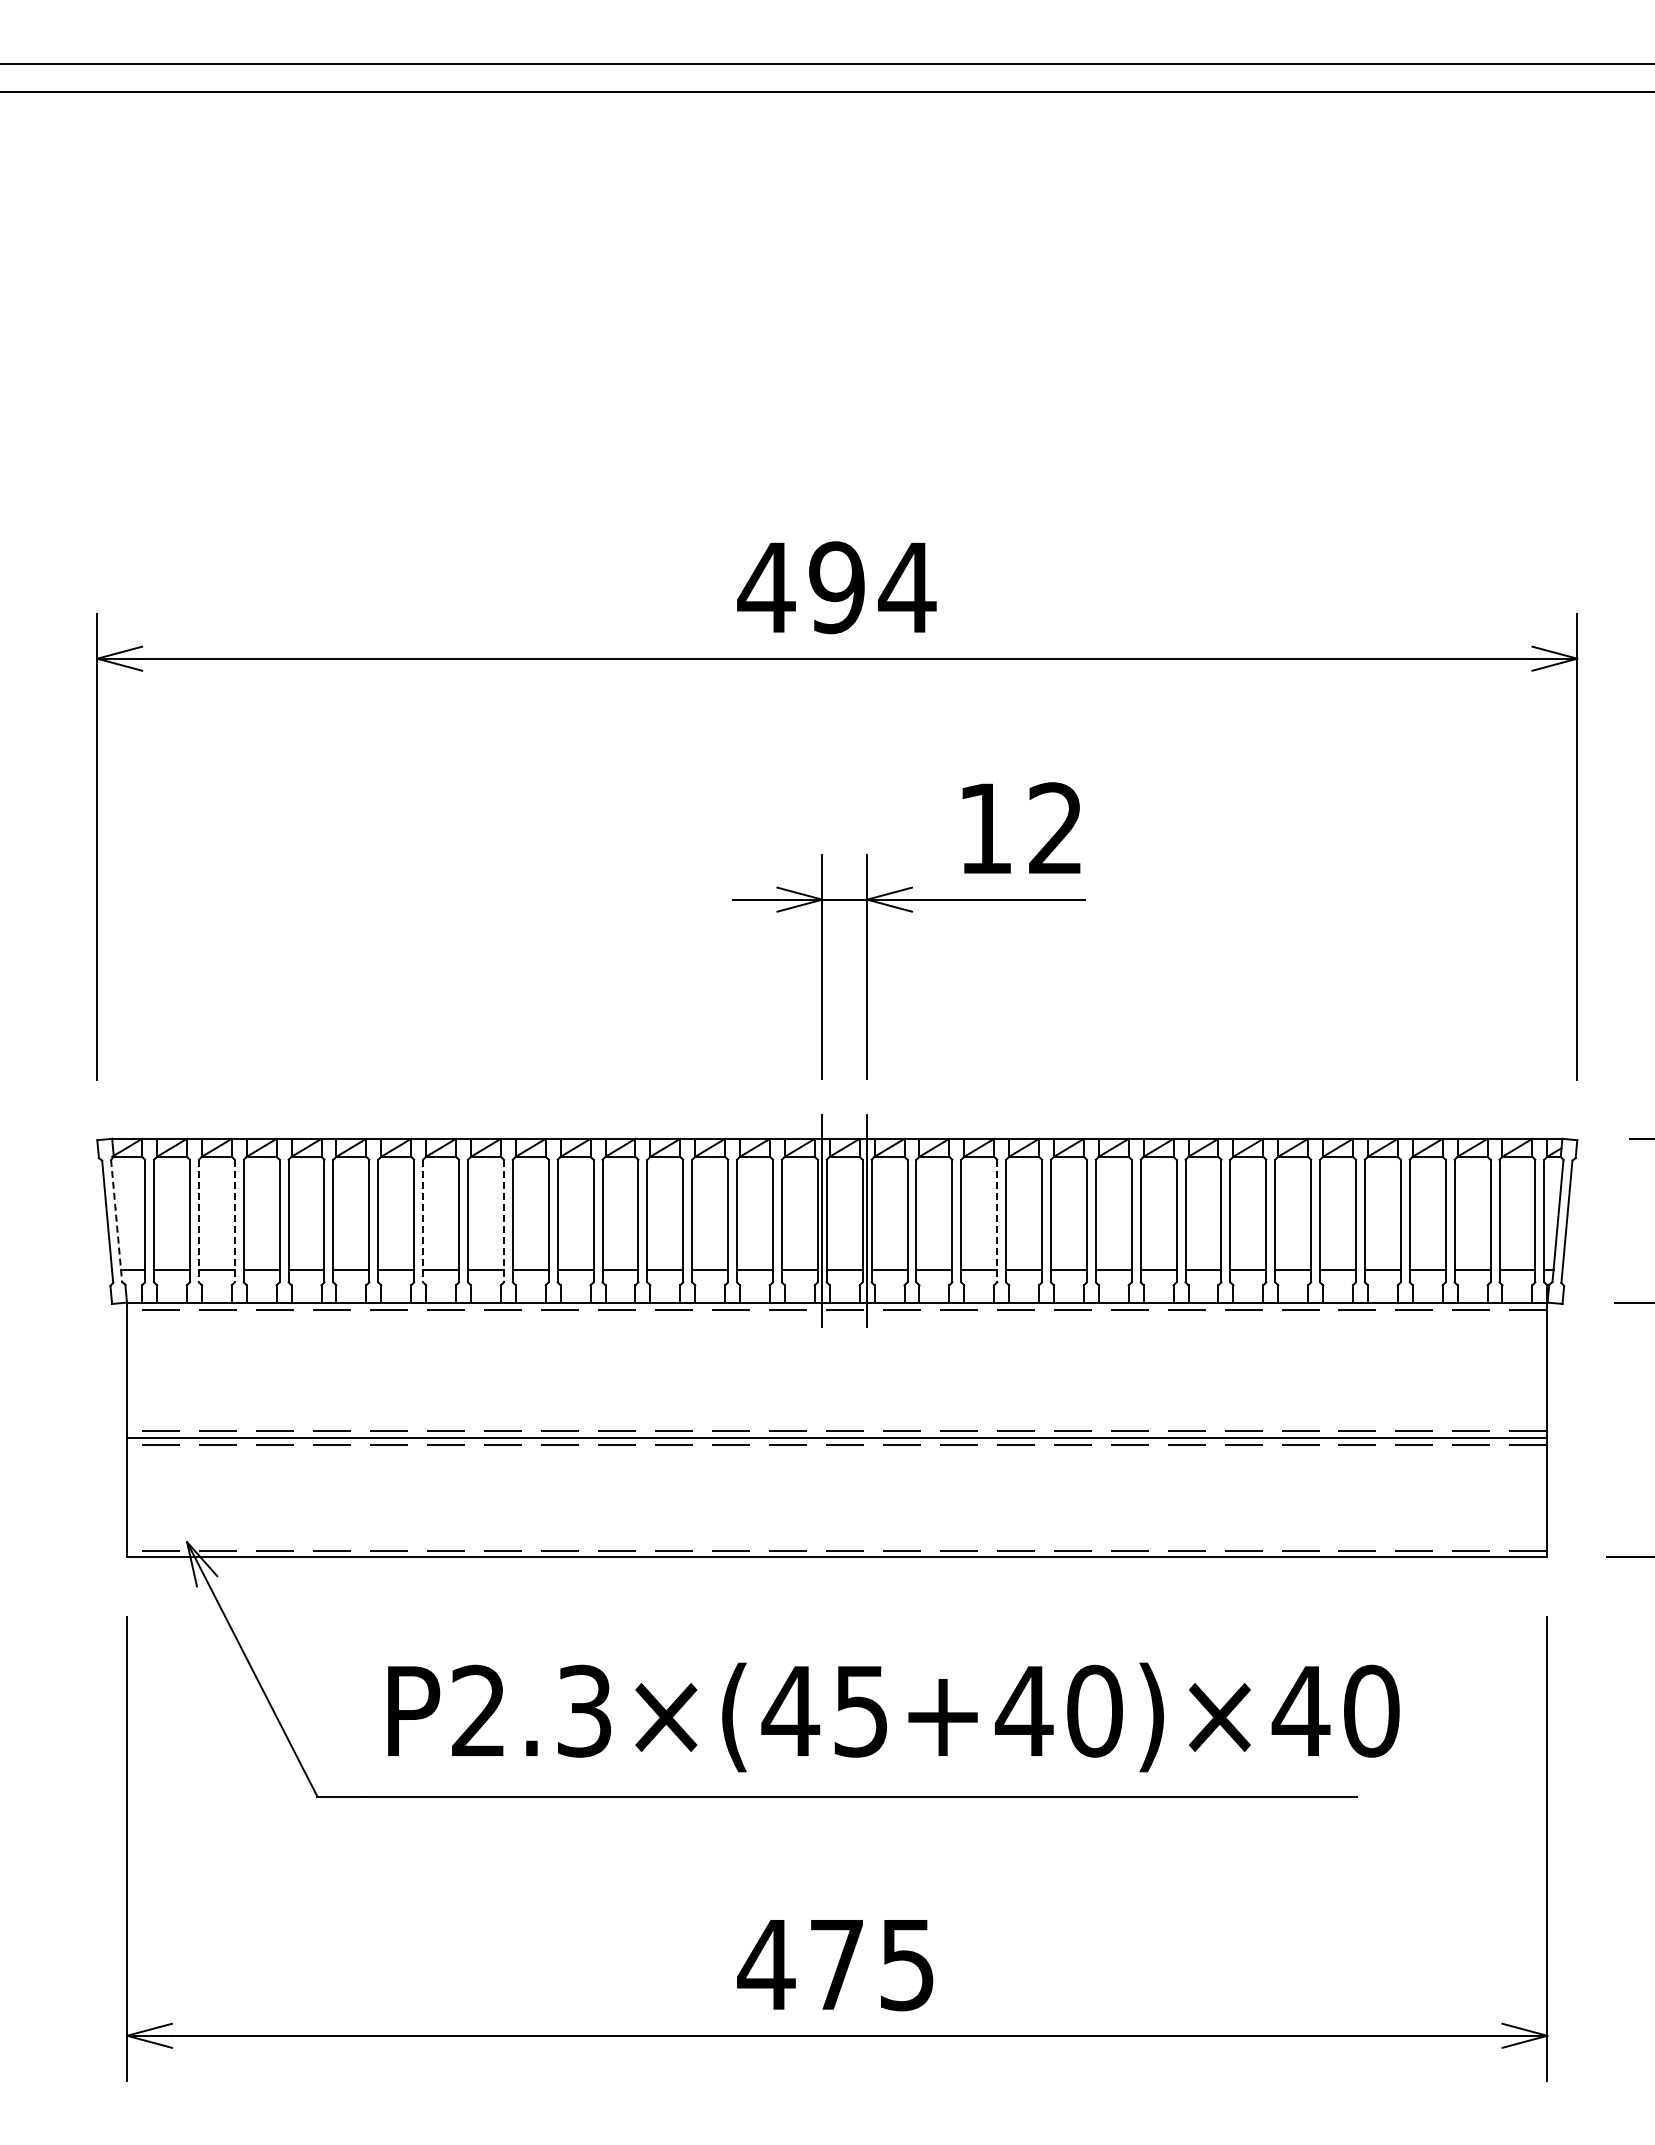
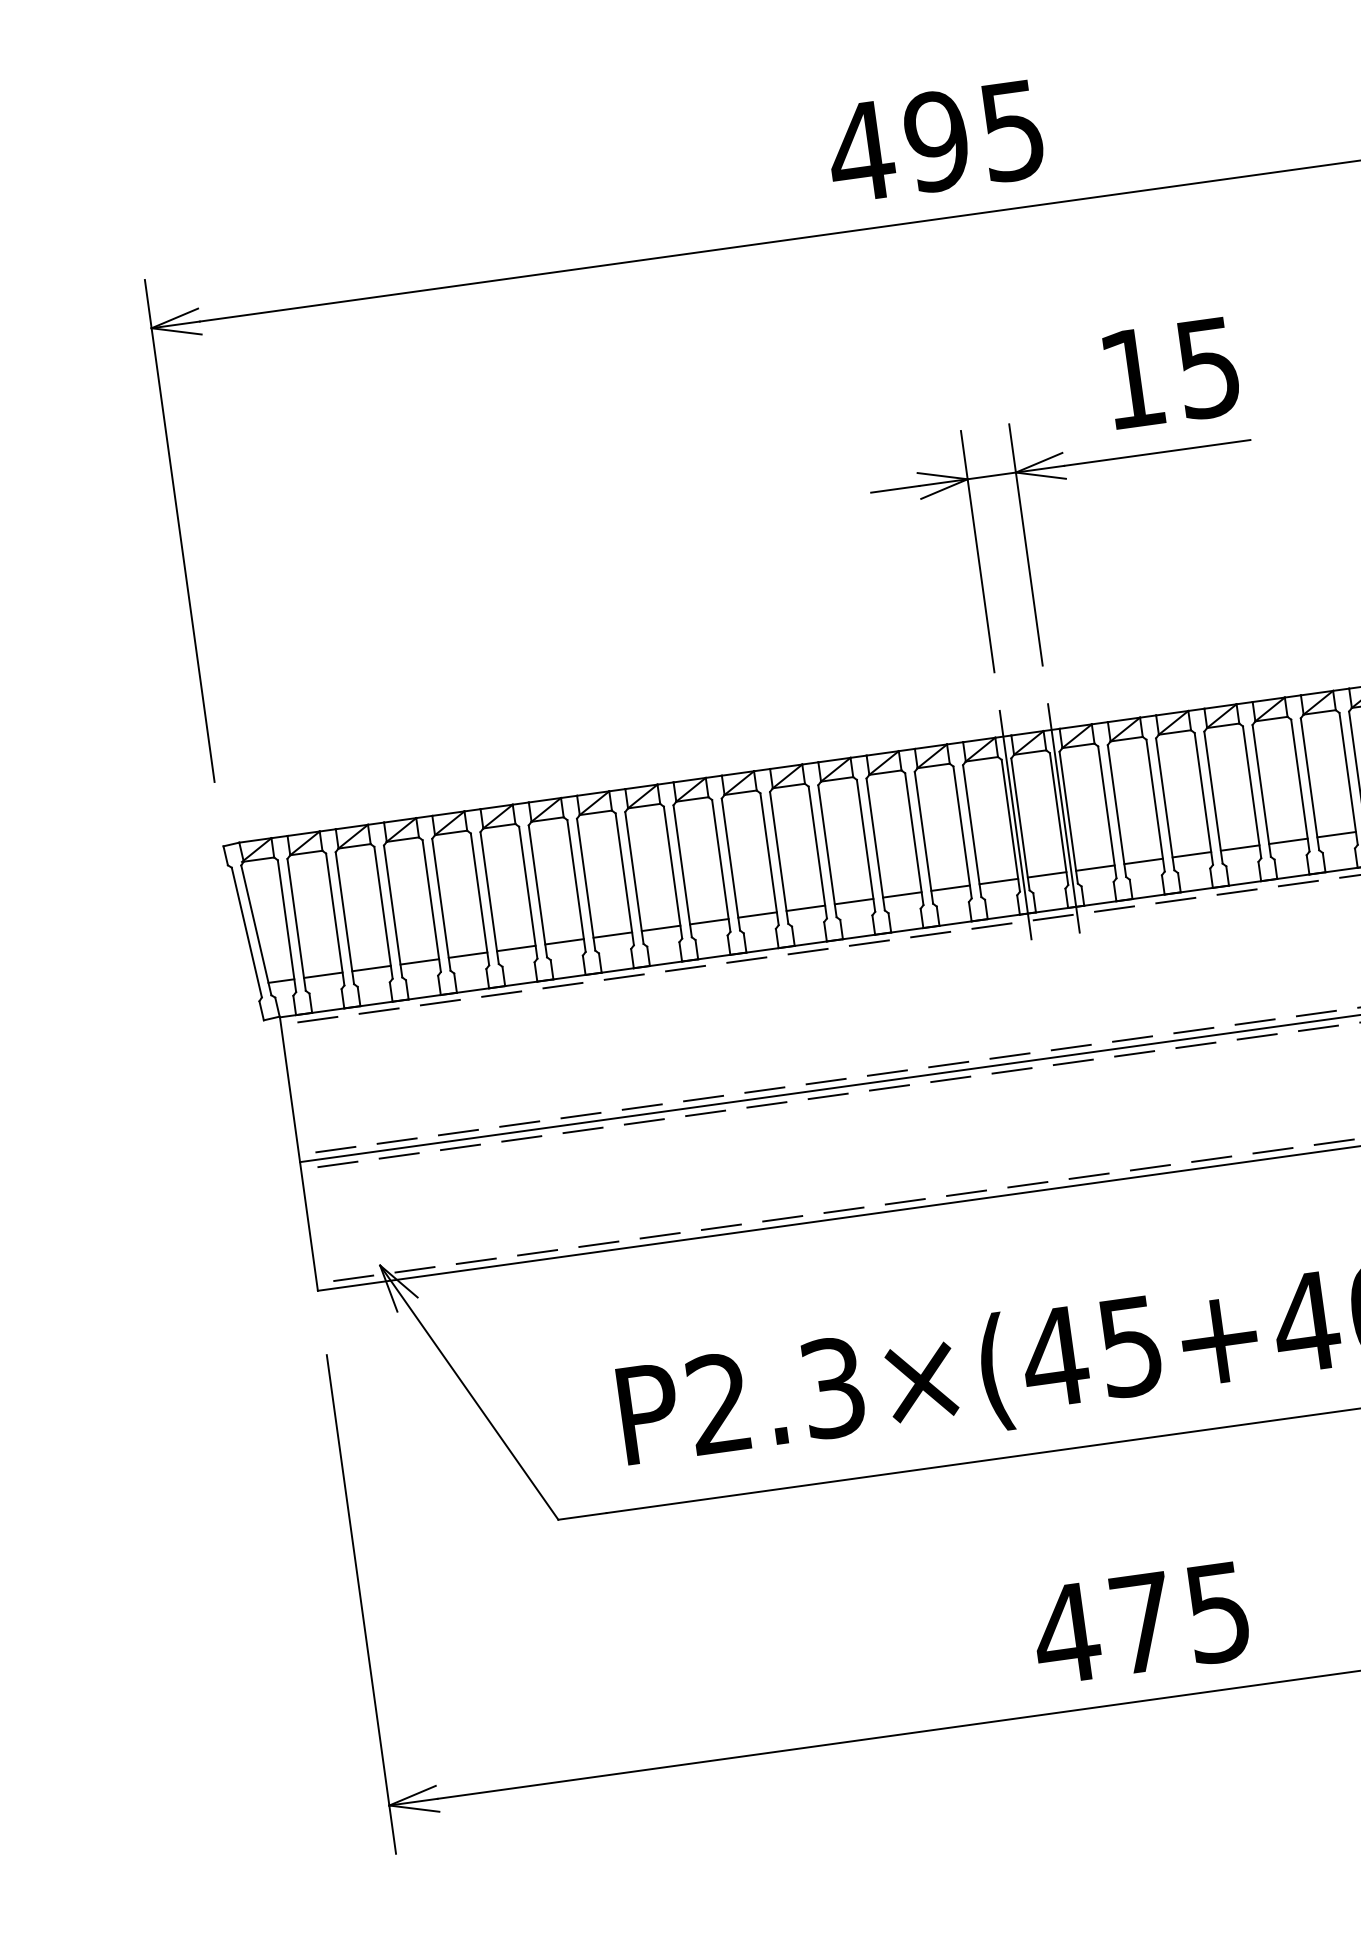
text: (907, 588) -> (1012, 131), 494 -> 495
text: (1055, 828) -> (1207, 367), 12 -> 15
line: (116, 1221) -> (256, 930), dashed -> solid
line: (198, 1221) -> (344, 918), dashed -> solid
line: (234, 1221) -> (383, 913), dashed -> solid
line: (423, 1221) -> (586, 885), dashed -> solid
line: (503, 1221) -> (672, 873), dashed -> solid
line: (997, 1221) -> (1204, 799), dashed -> solid

